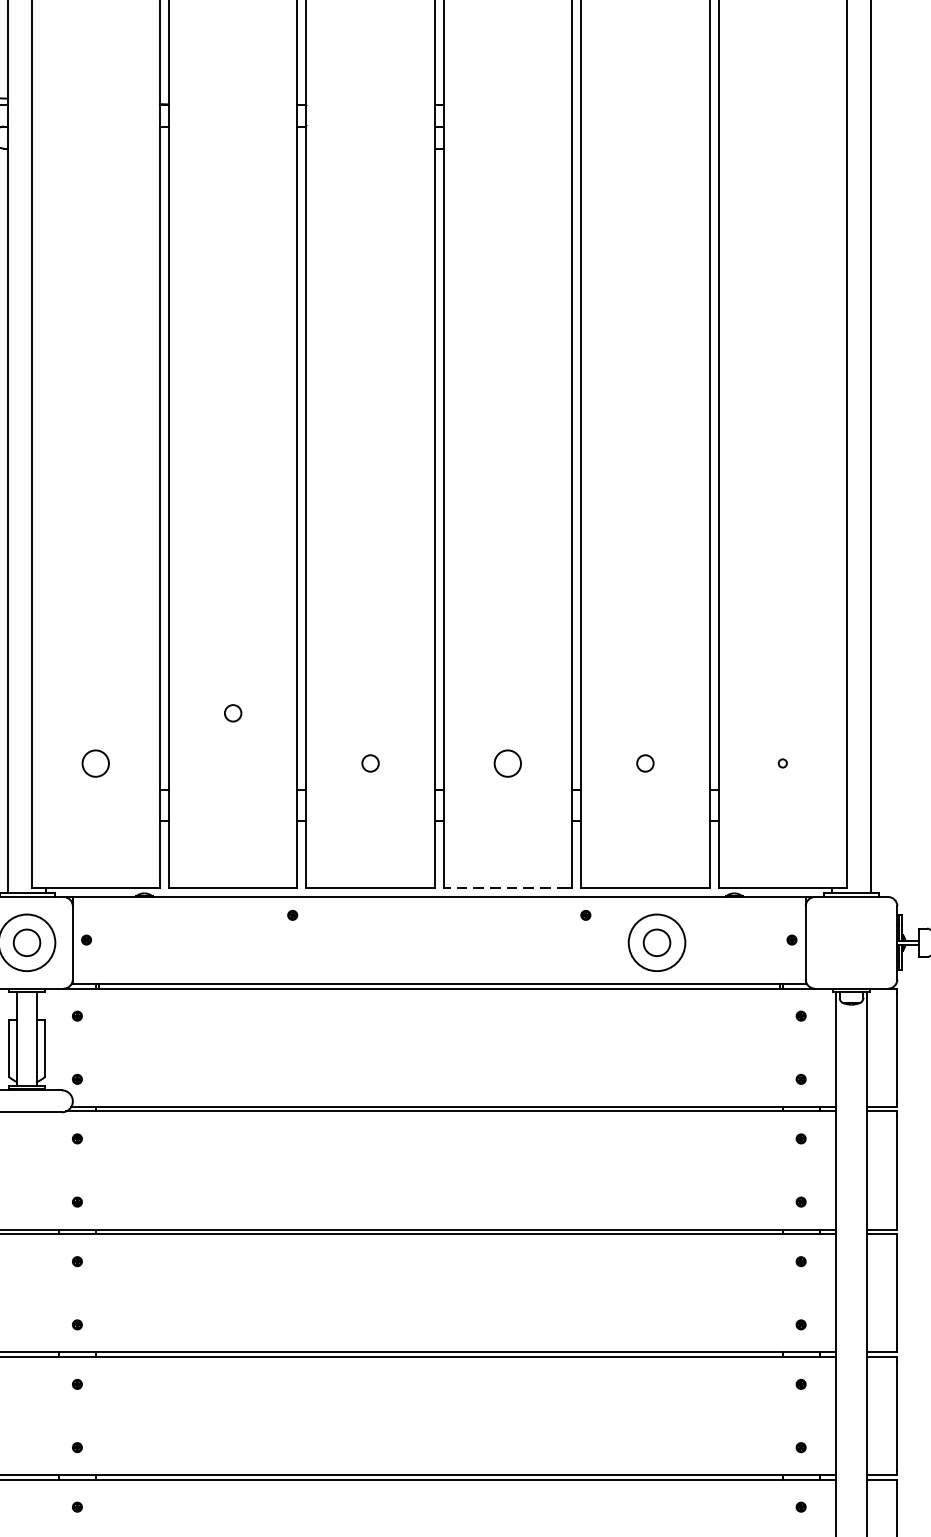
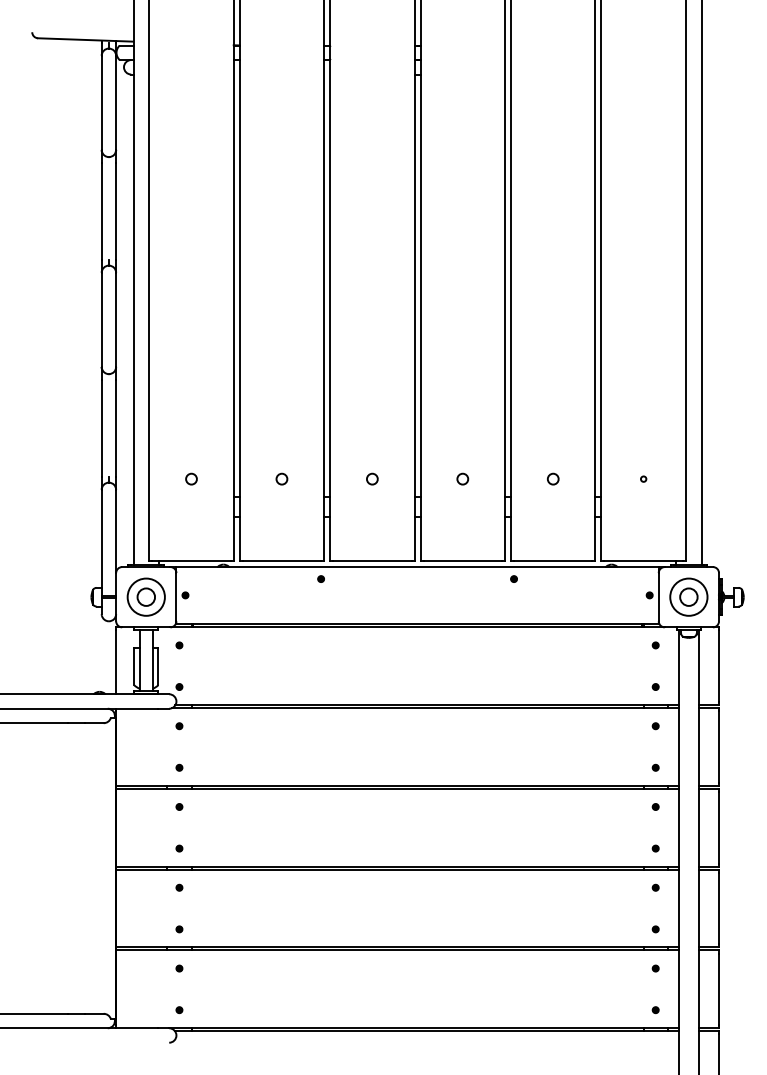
circle: (232, 712) -> (281, 478), moved
circle: (95, 762) -> (191, 478), size x0.62
circle: (507, 762) -> (462, 478), size x0.62
line: (507, 888) -> (462, 561), dashed -> solid
part: (656, 941) -> (688, 596), moved

